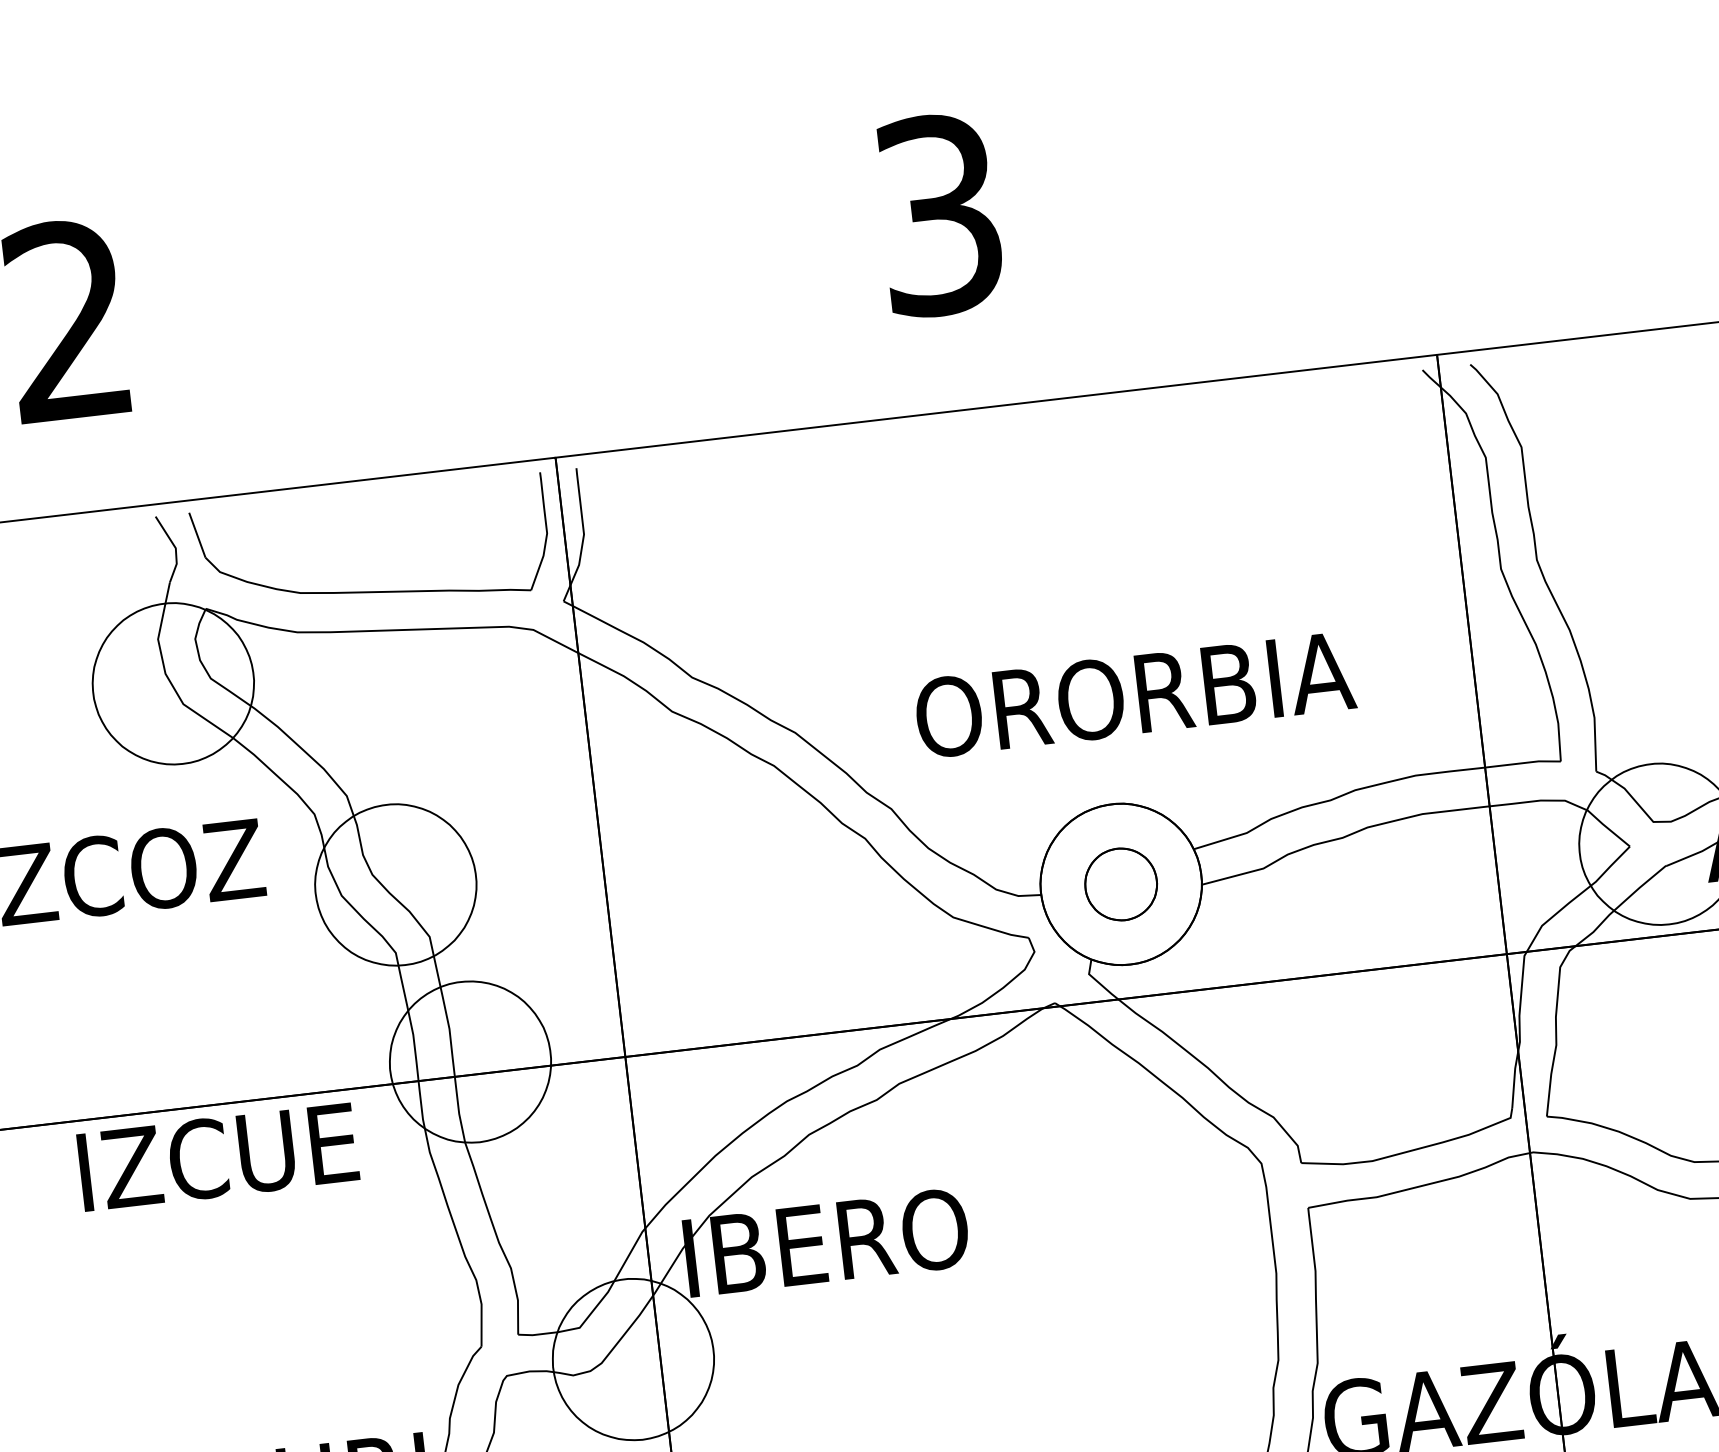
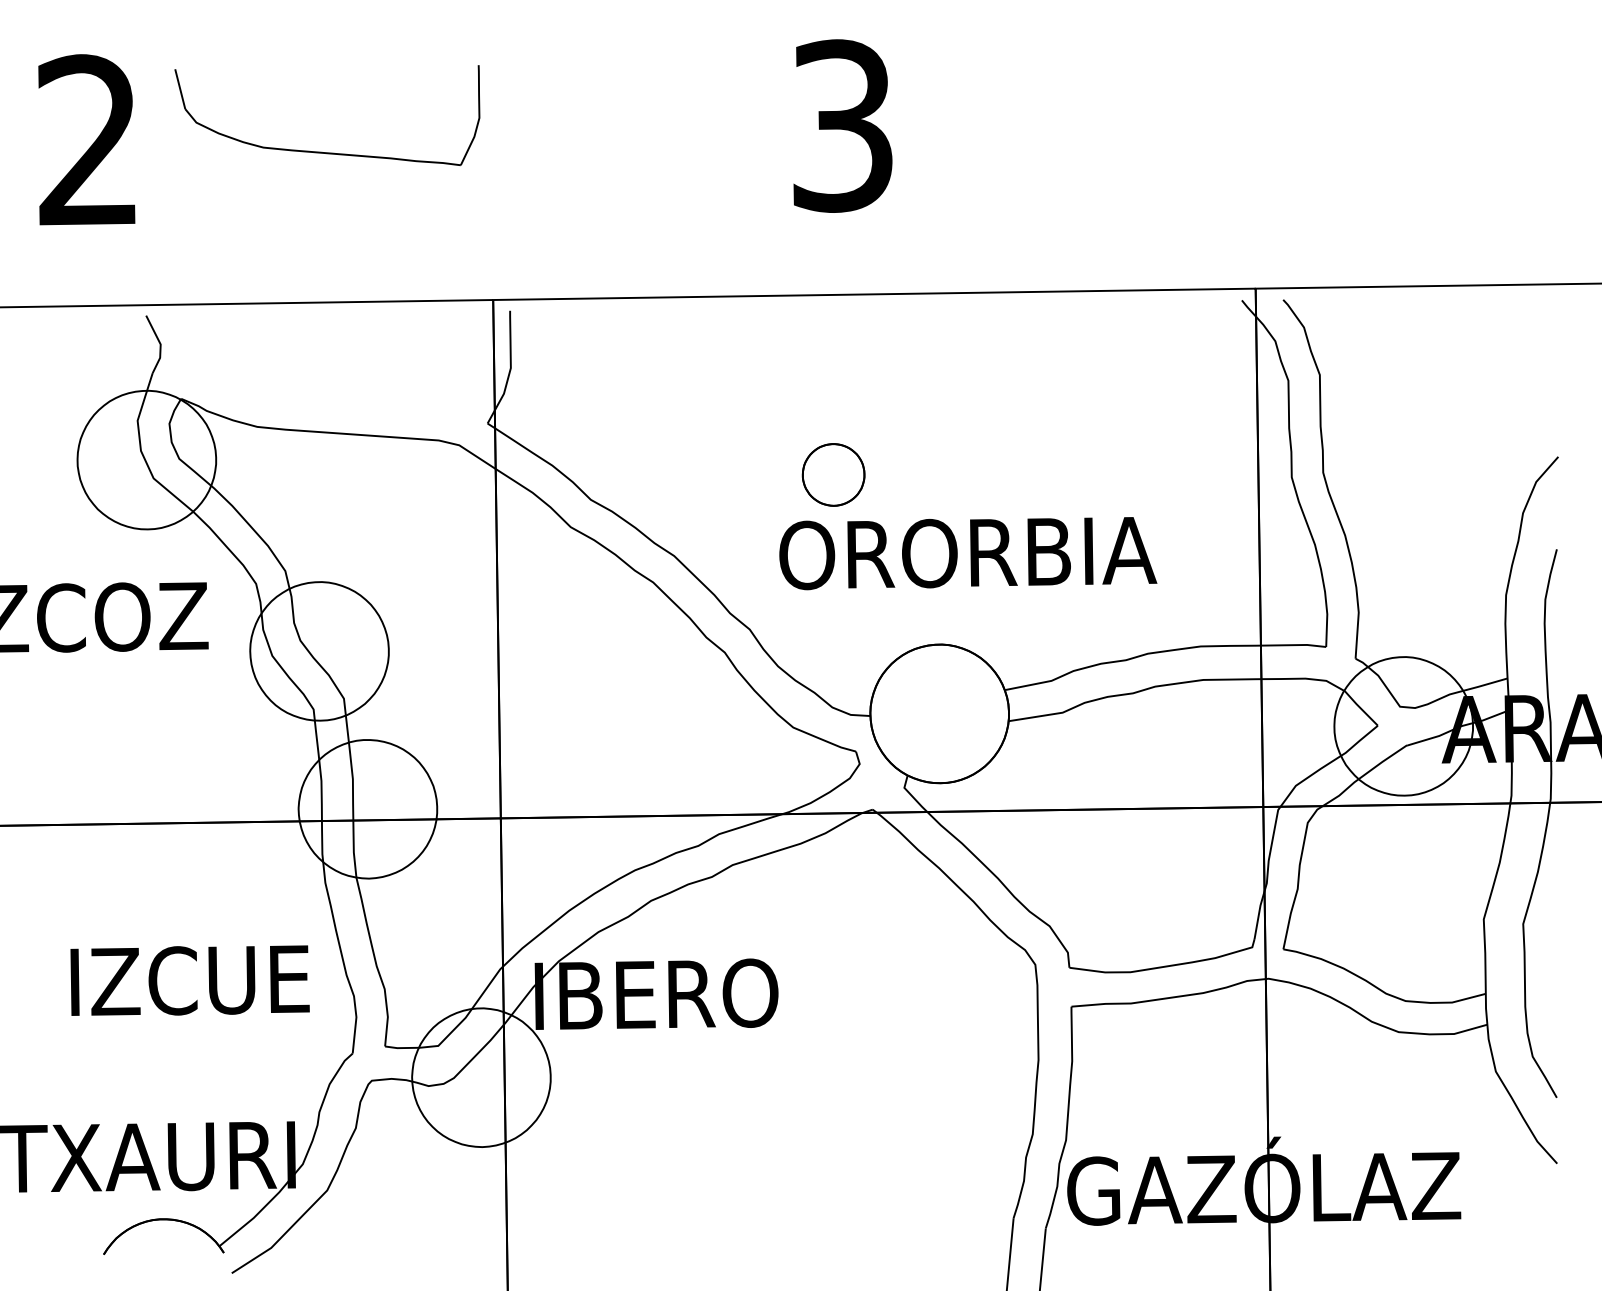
part: (368, 590) -> (321, 151), moved
part: (1120, 883) -> (833, 474), moved
text: (217, 1157) -> (189, 980), moved

